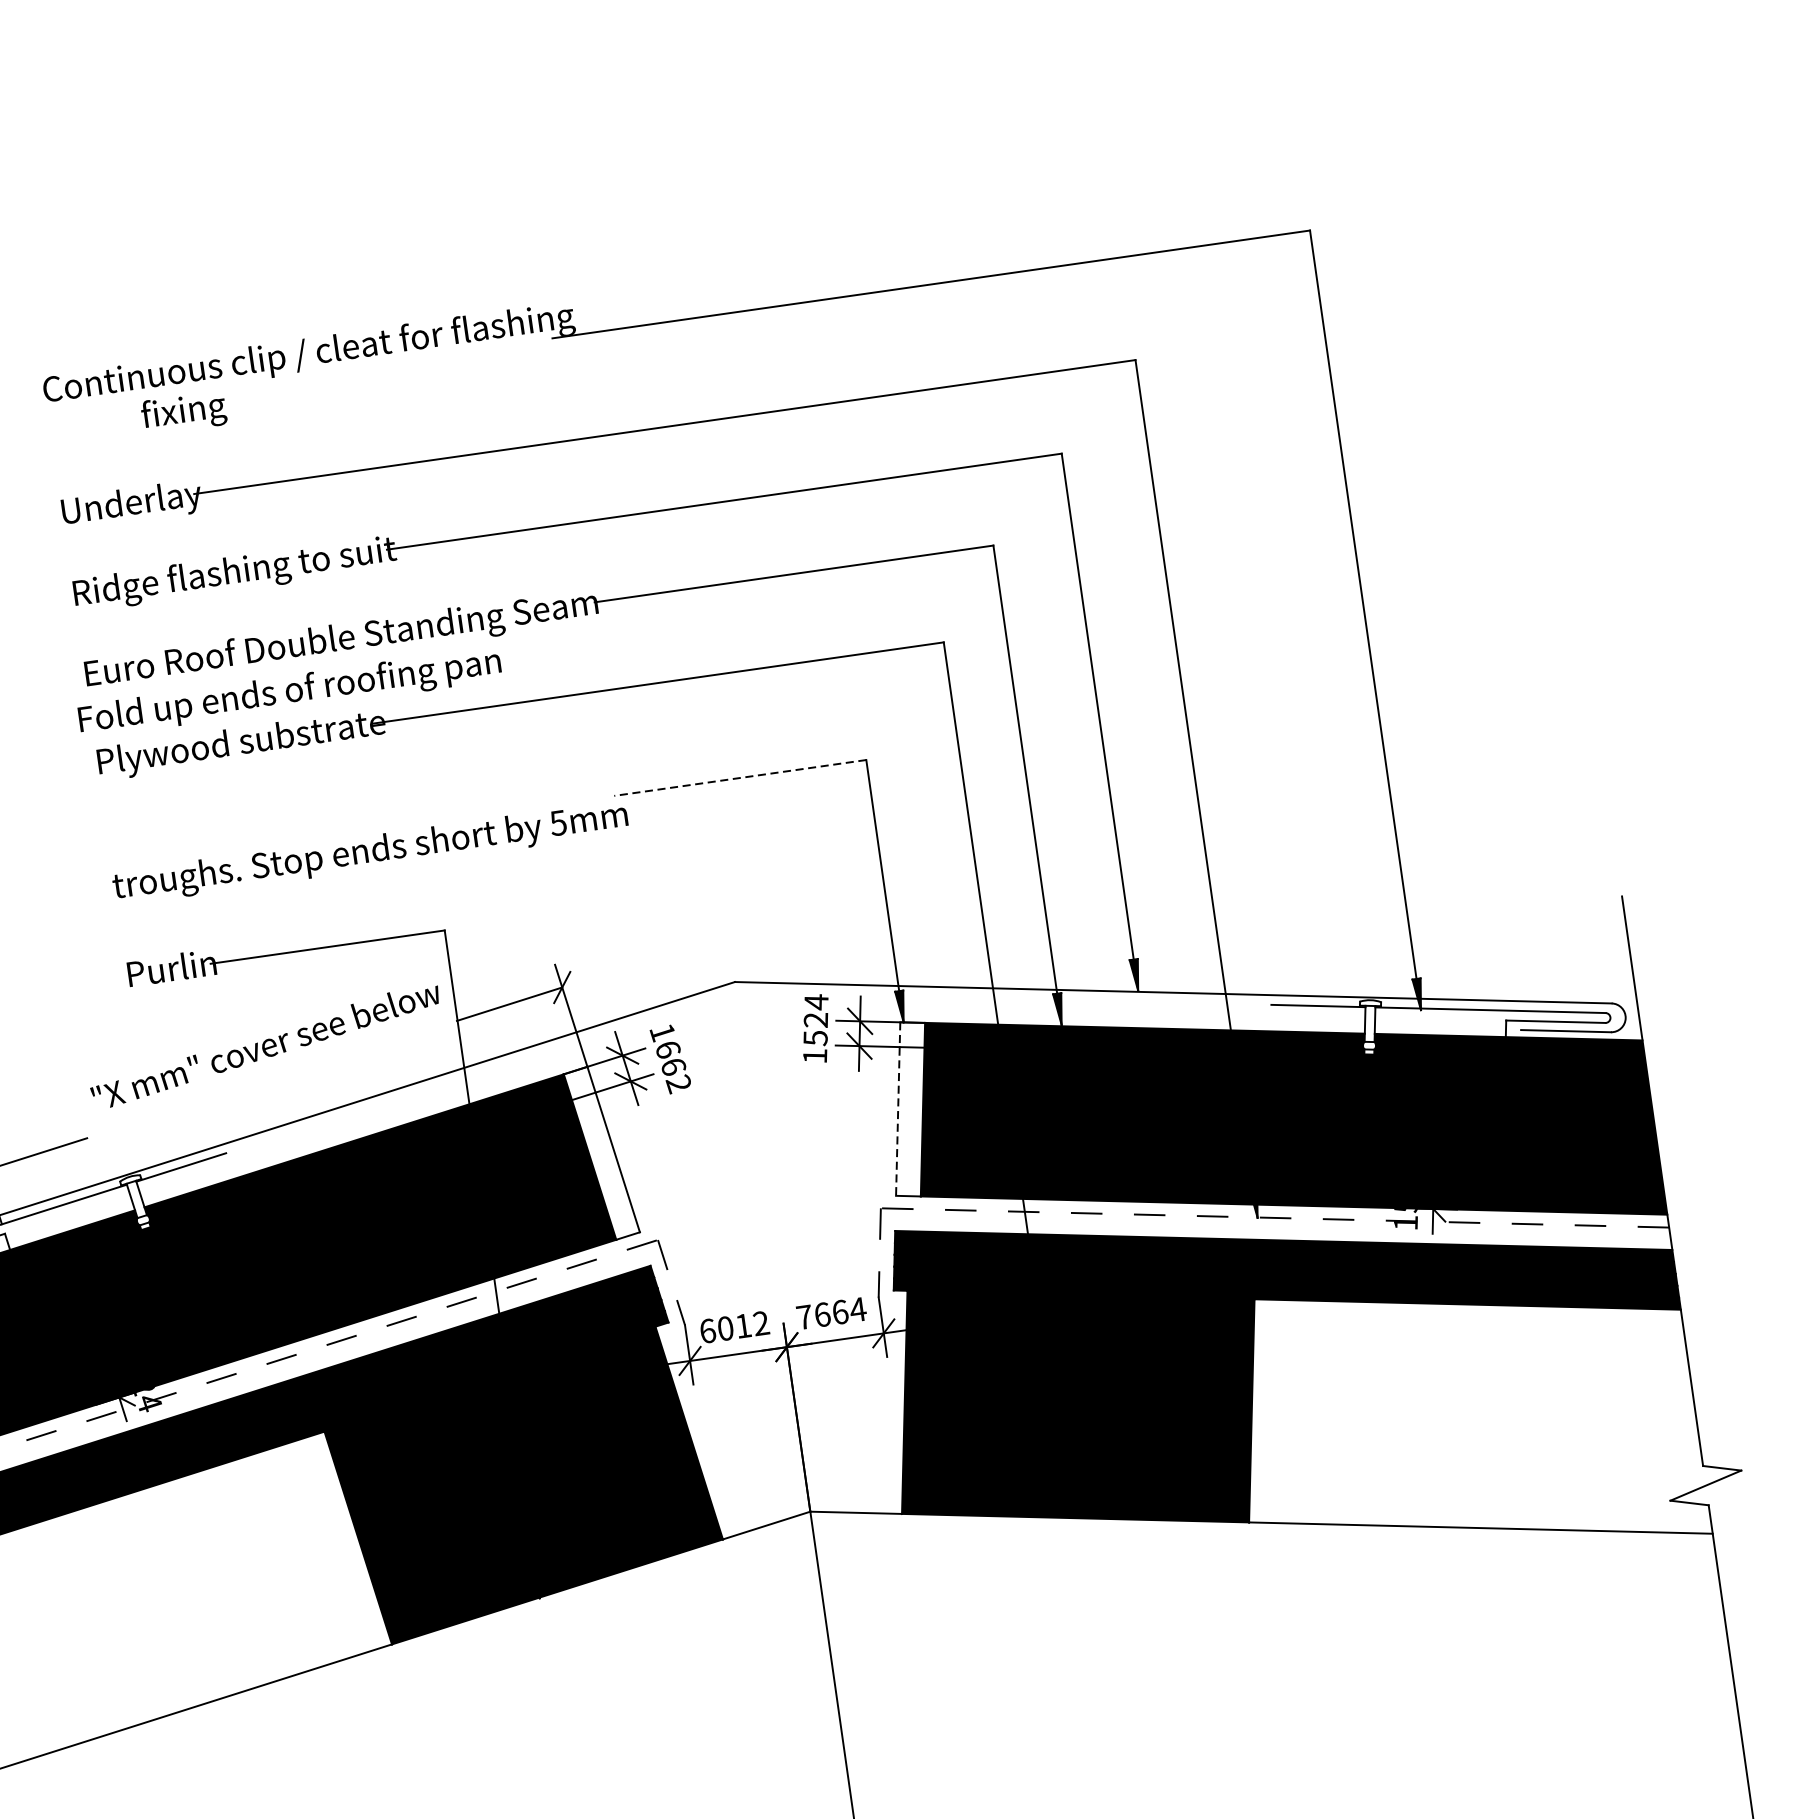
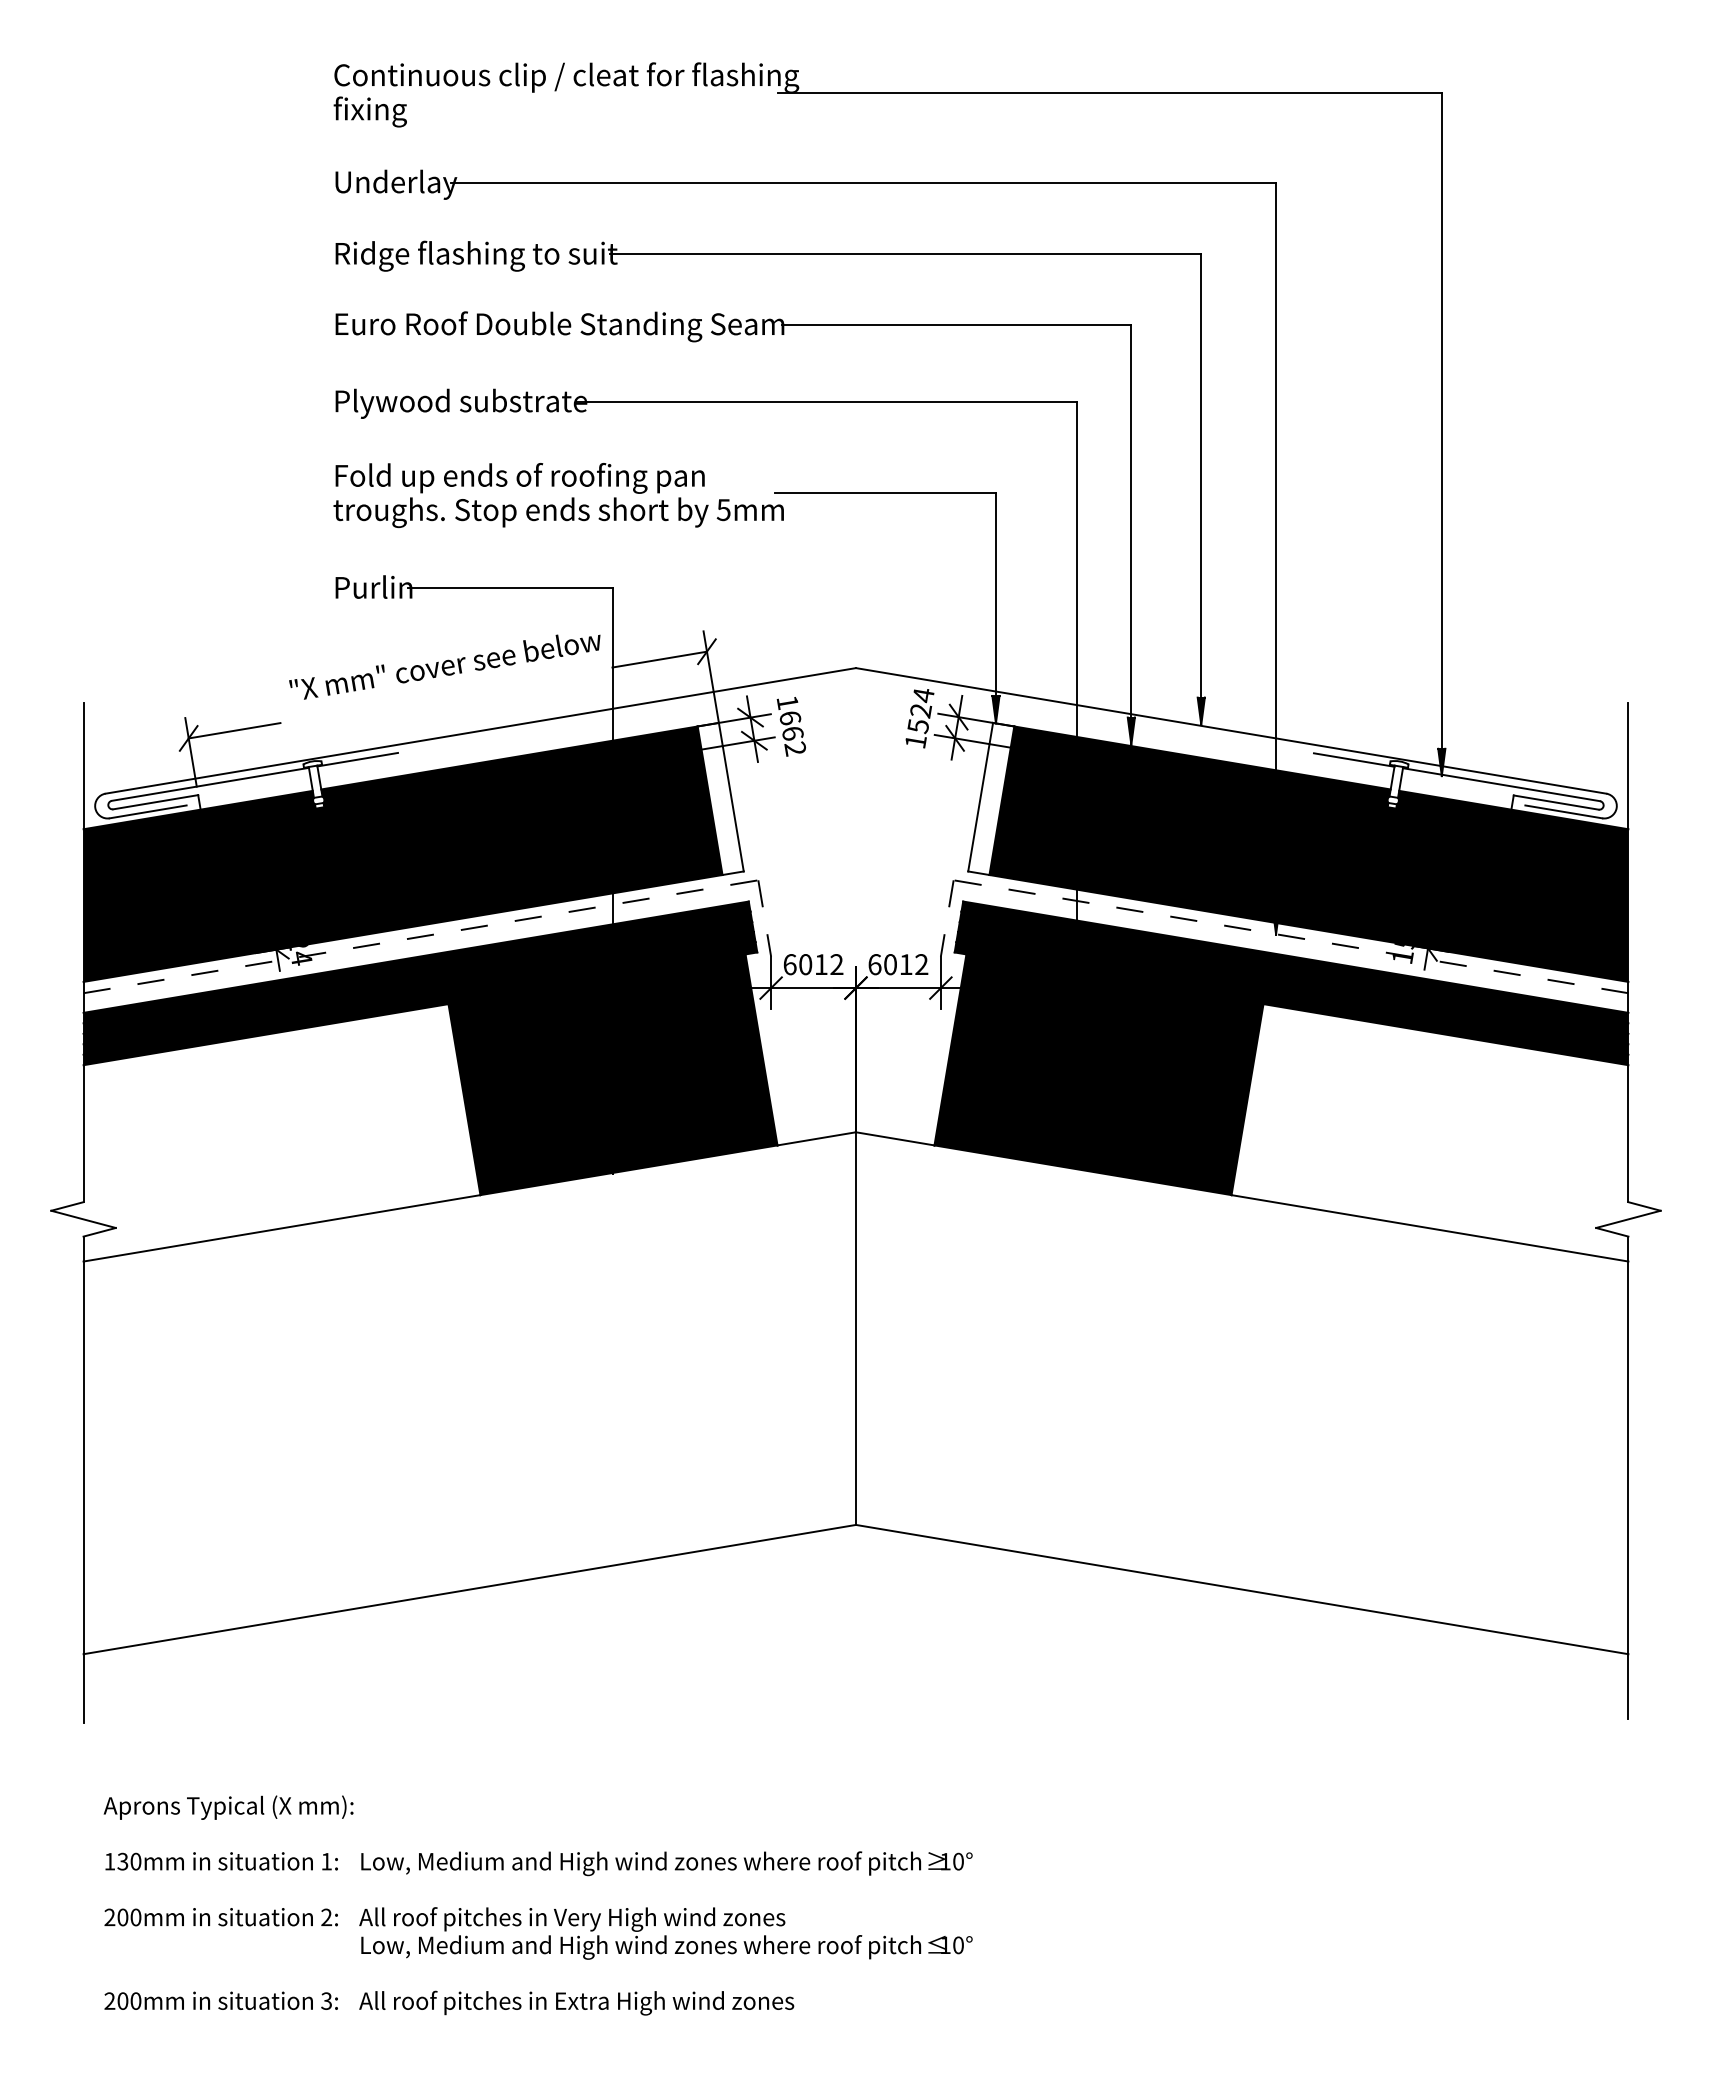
text: (183, 412) -> (369, 111), moved
text: (289, 693) -> (519, 478), moved
line: (740, 777) -> (885, 493), dashed -> solid
line: (898, 1109) -> (980, 797), dashed -> solid
text: (831, 1313) -> (898, 964), 7664 -> 6012

